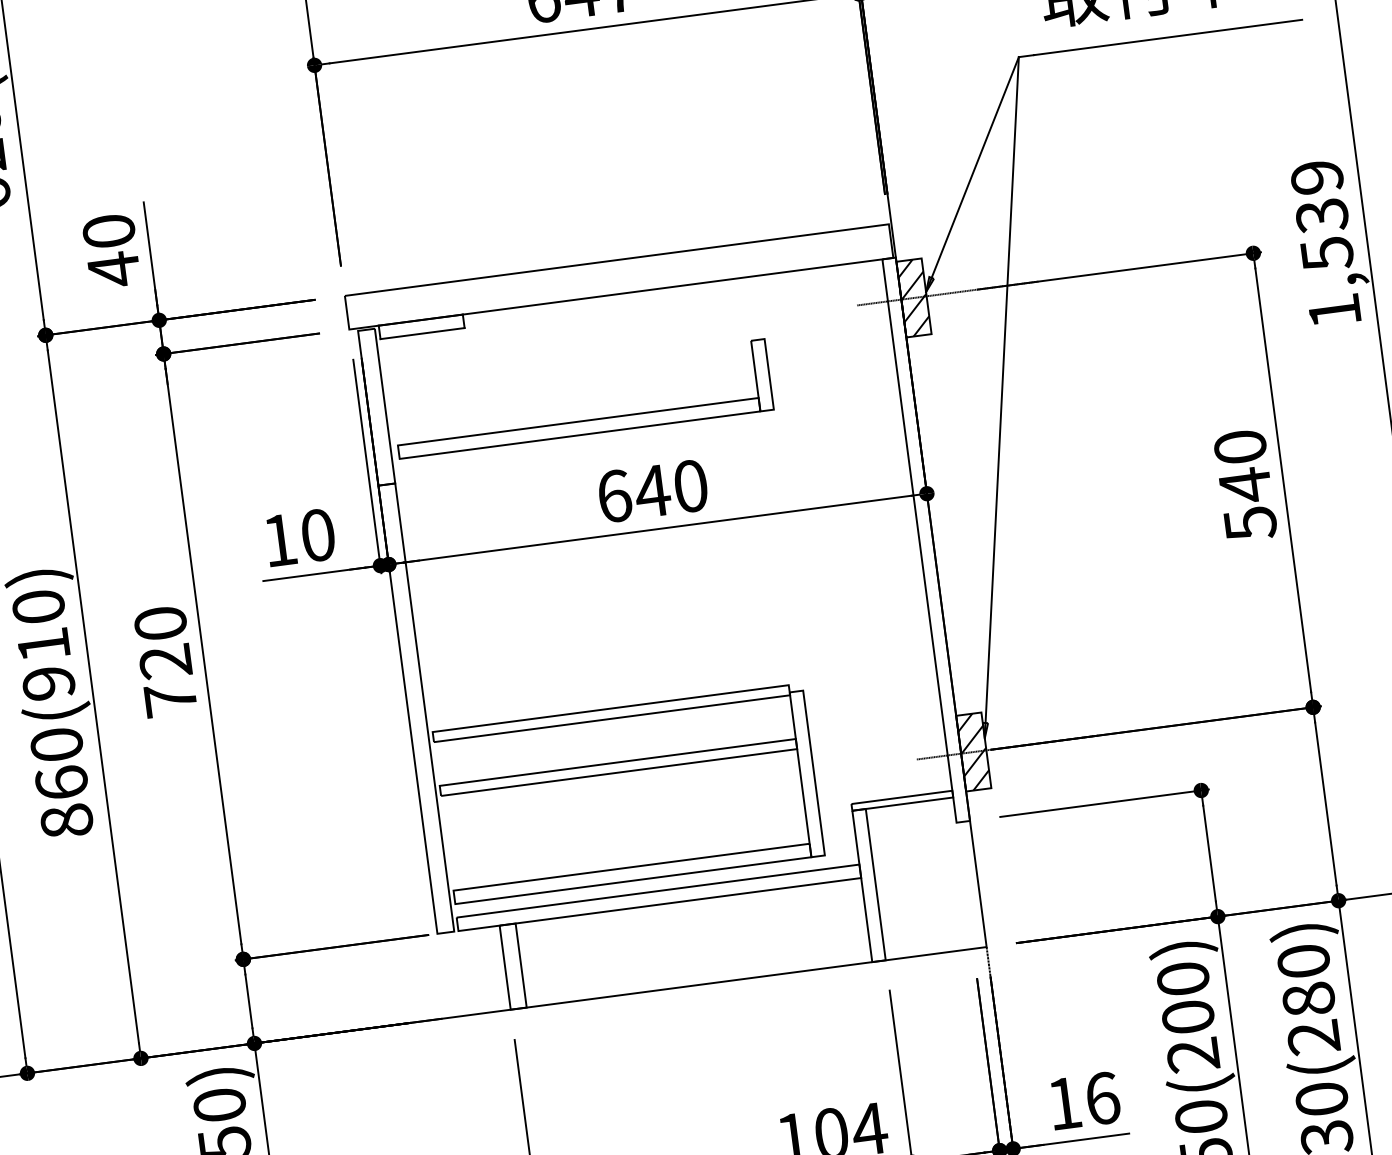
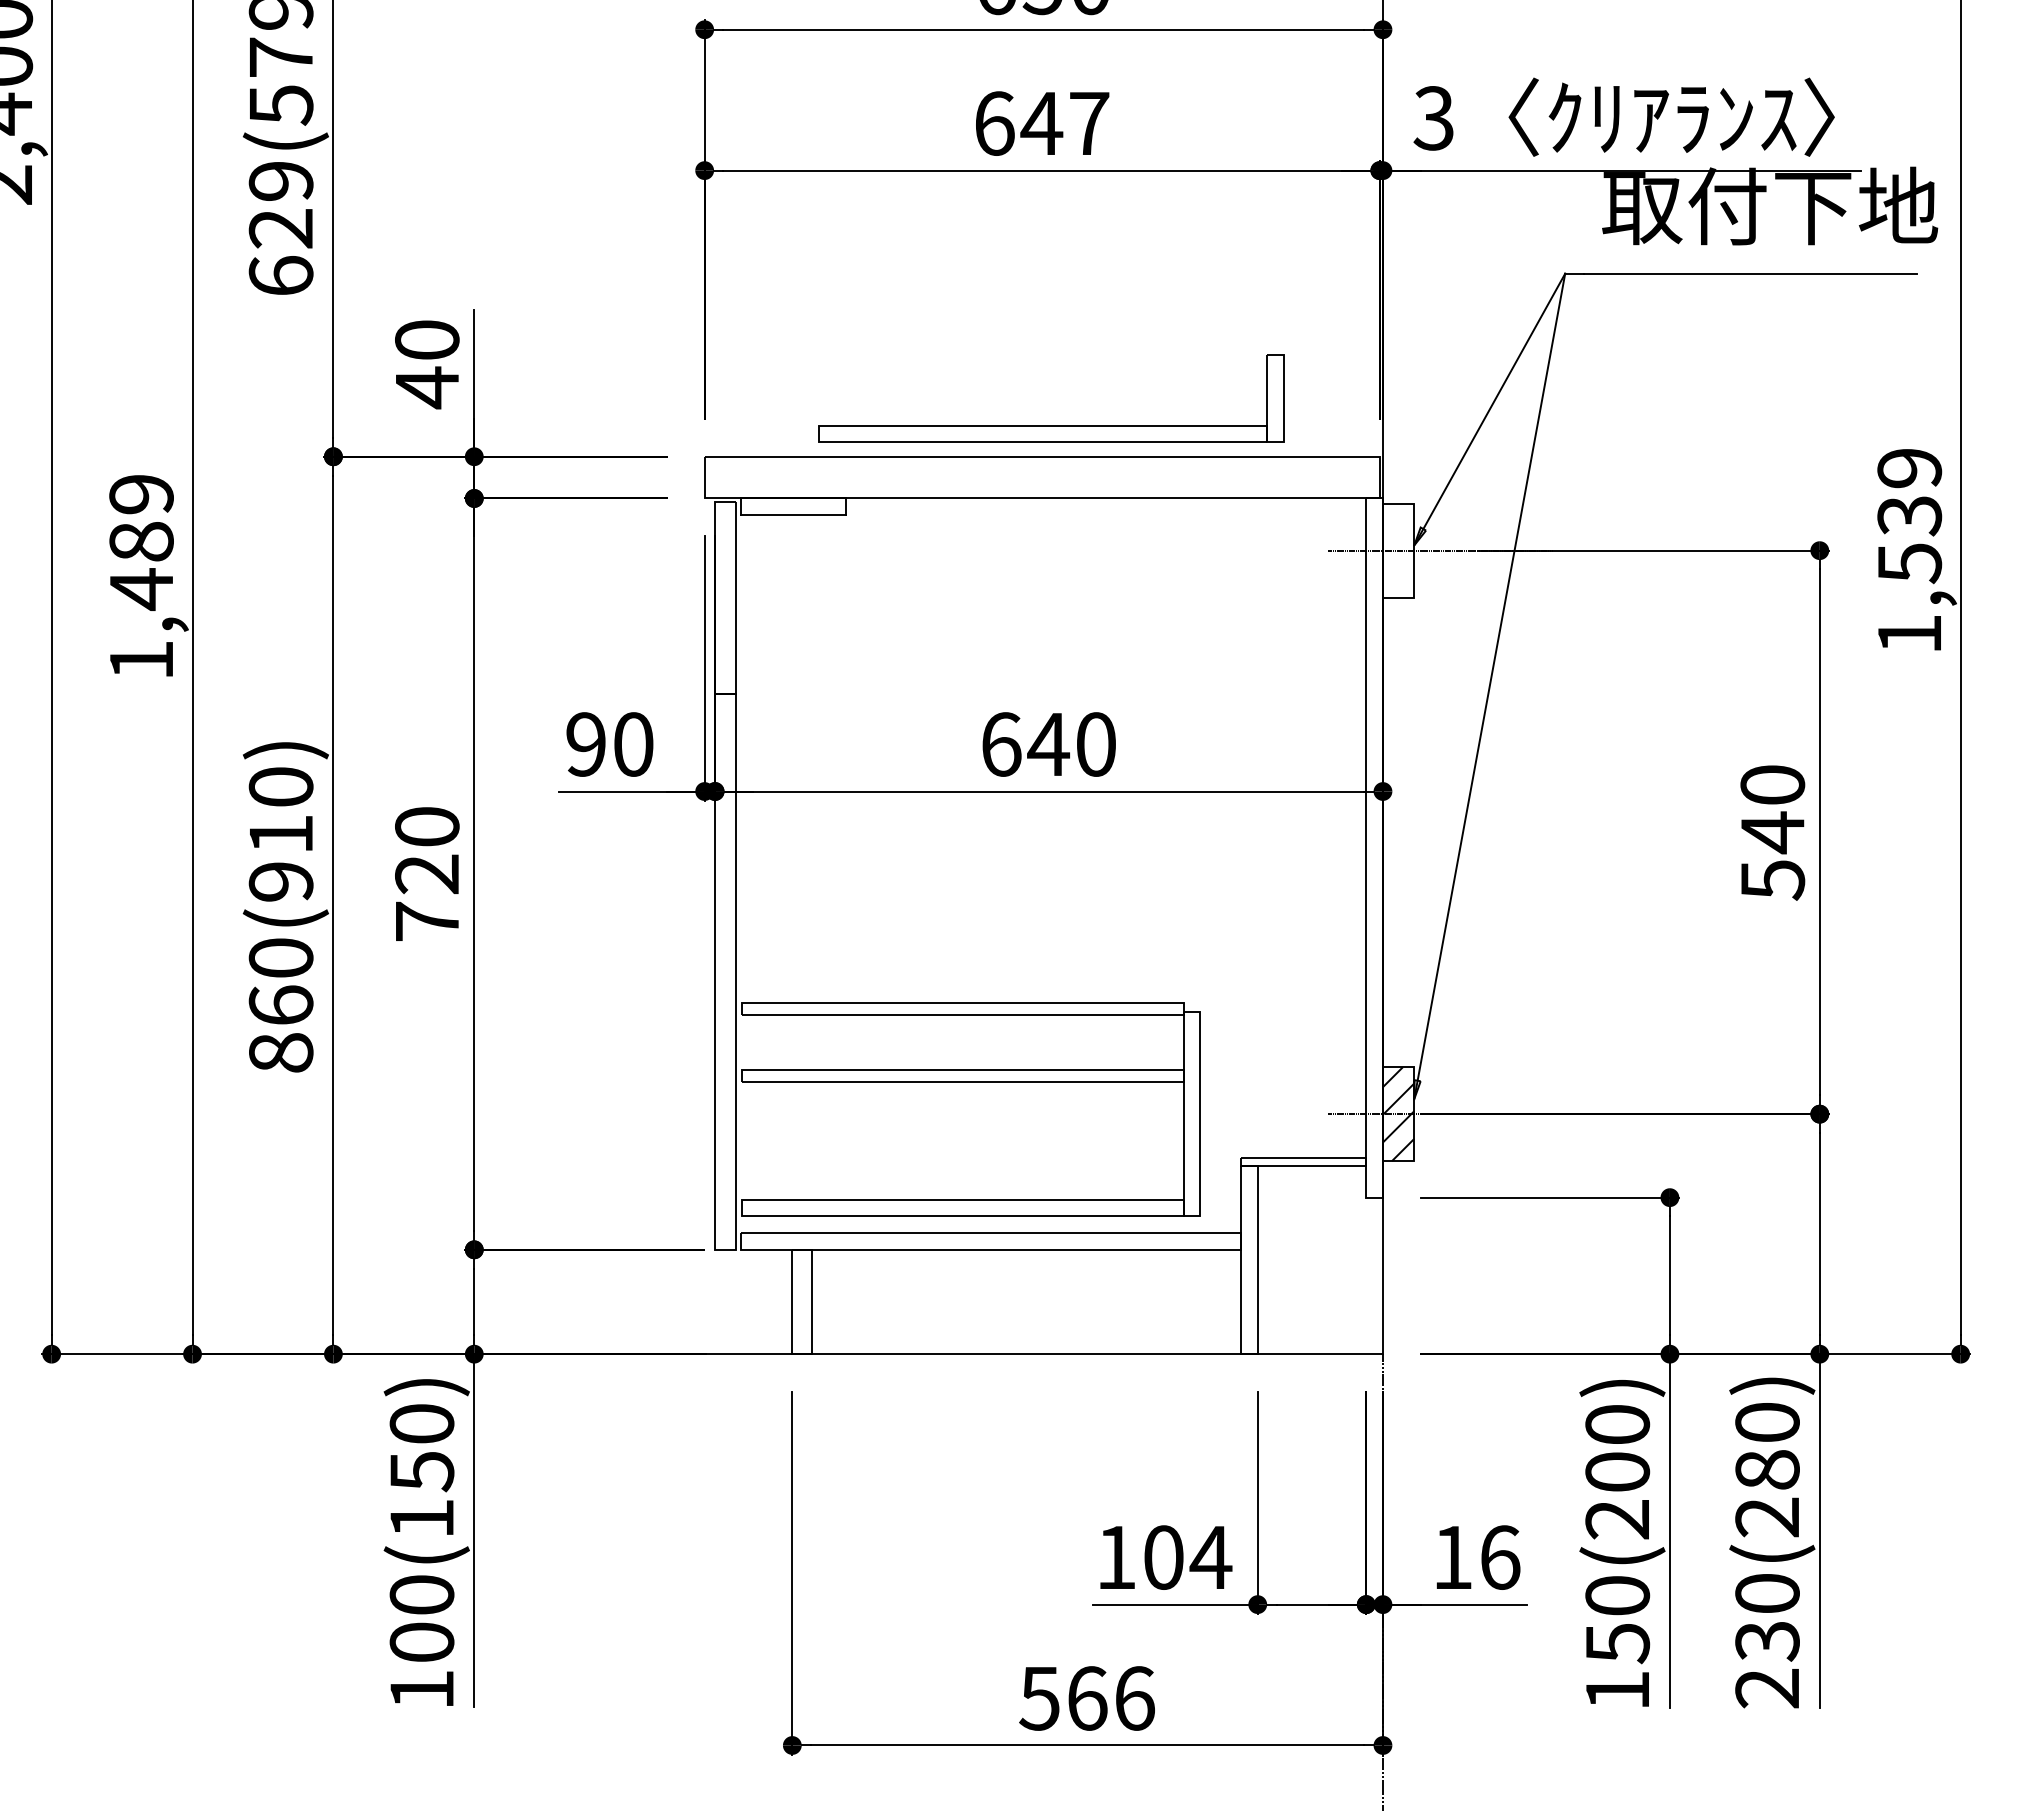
hatch: (913, 297) -> (1398, 550), removed
part: (584, 420) -> (1051, 425), moved
text: (279, 540) -> (585, 744), 10 -> 90

